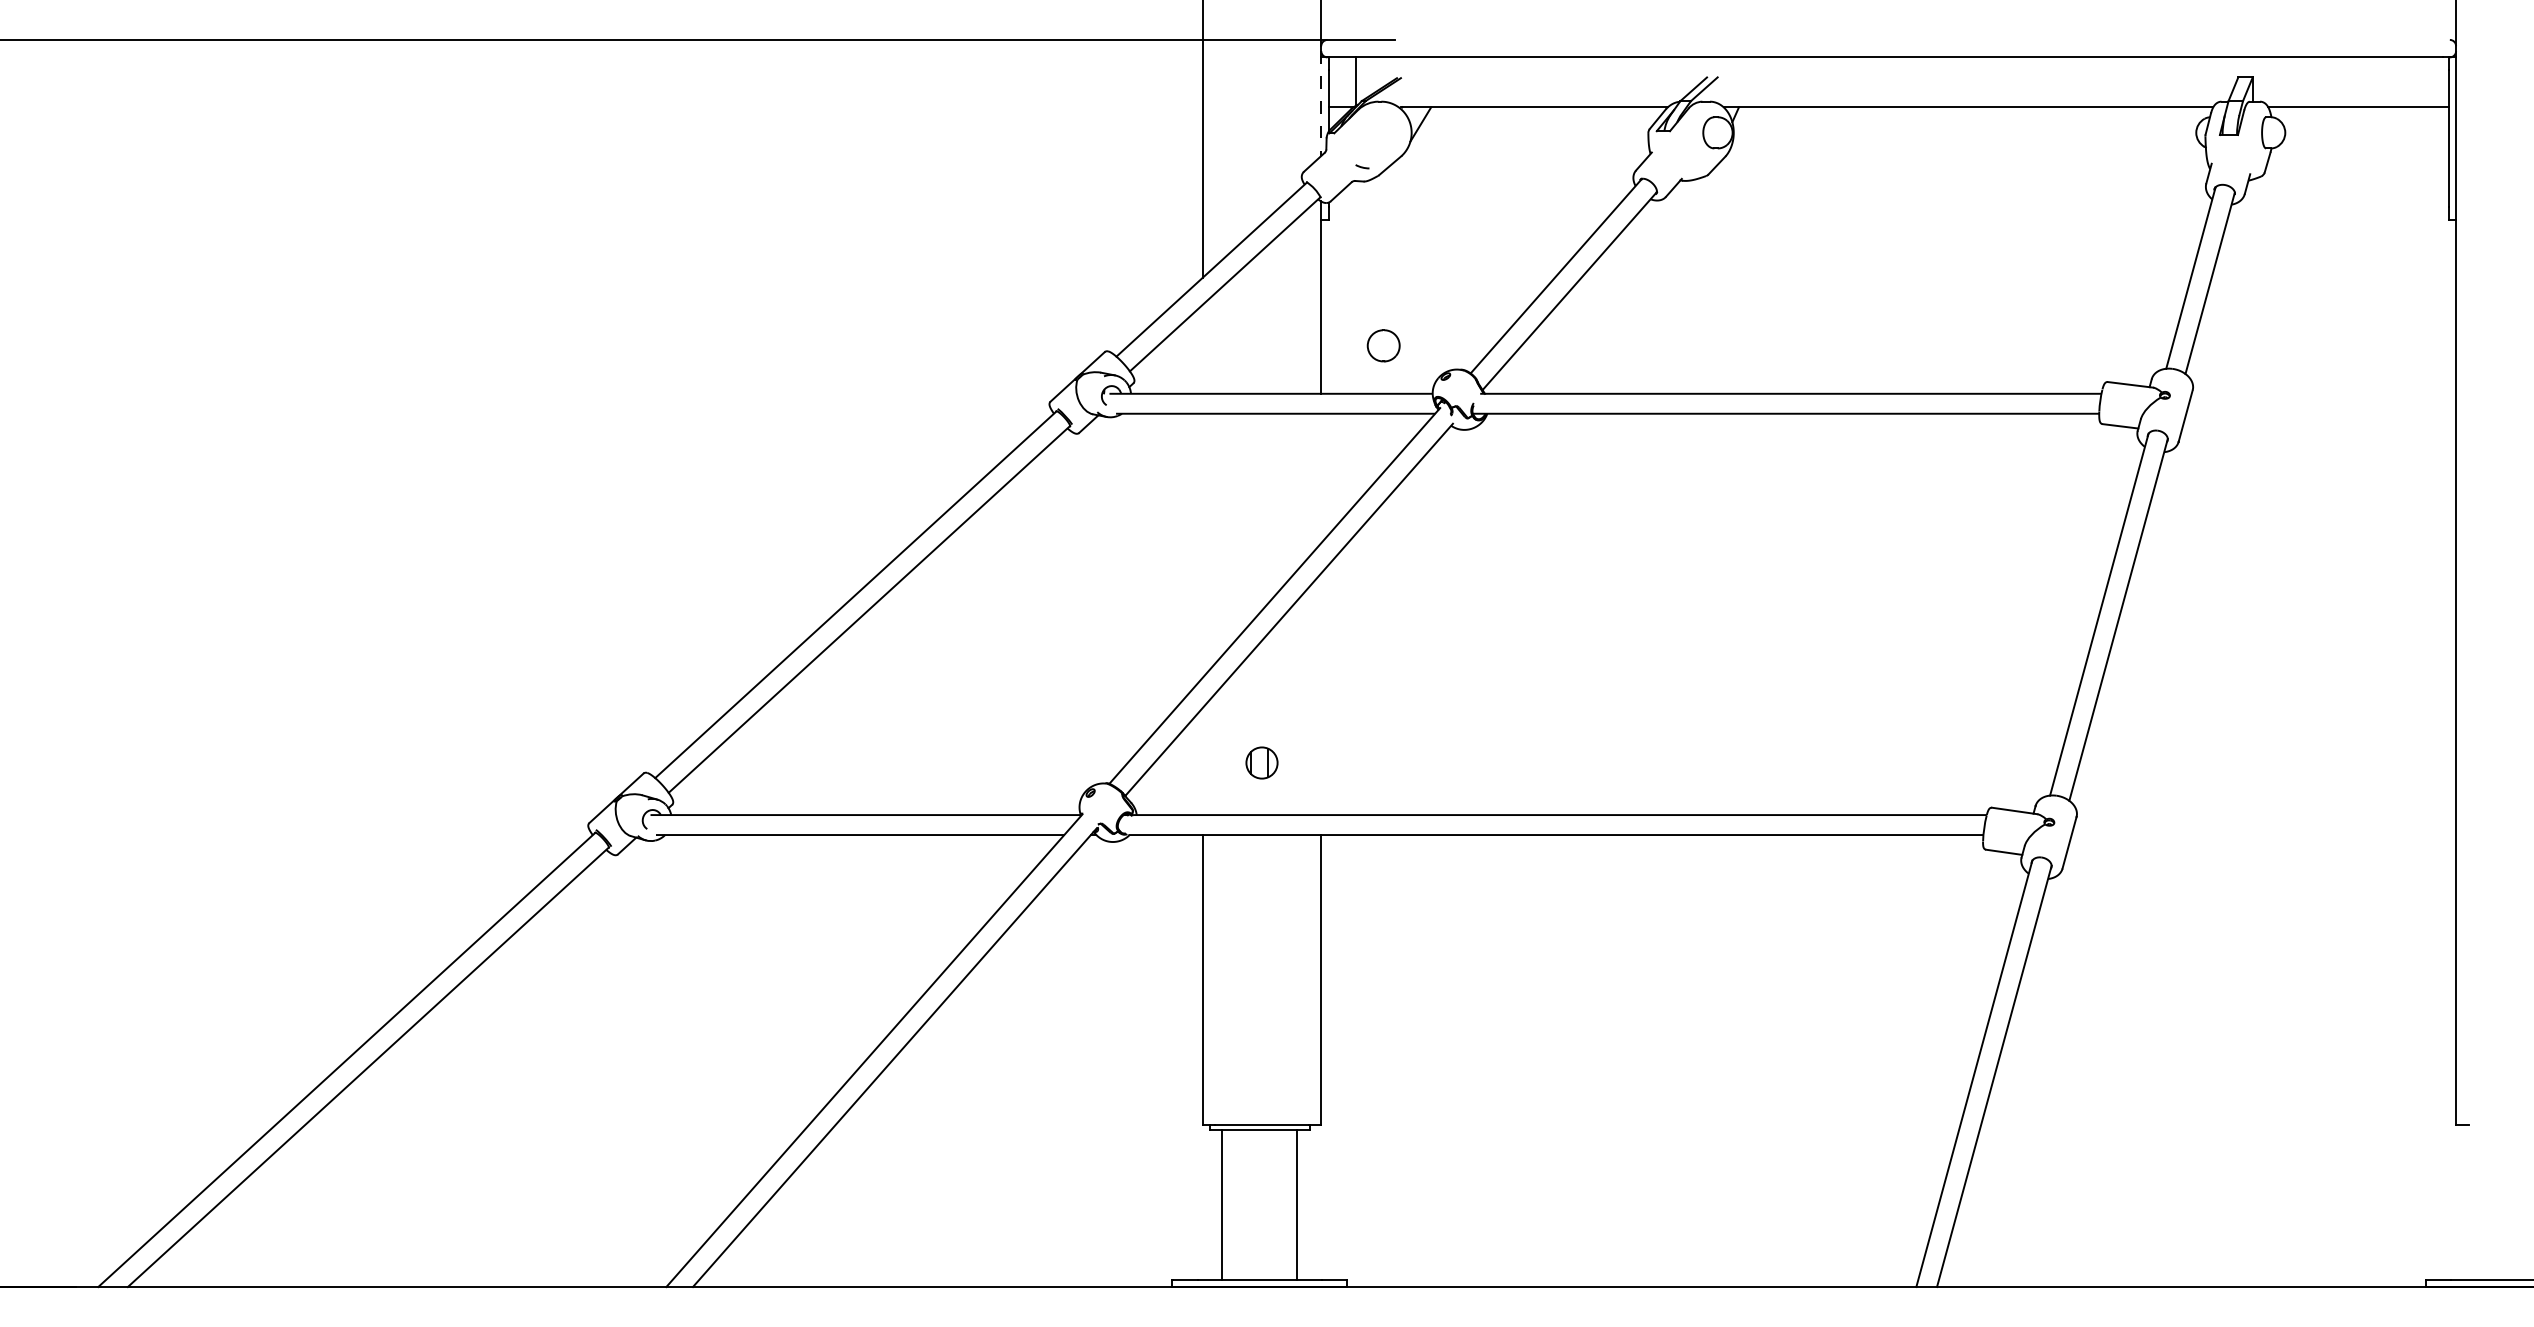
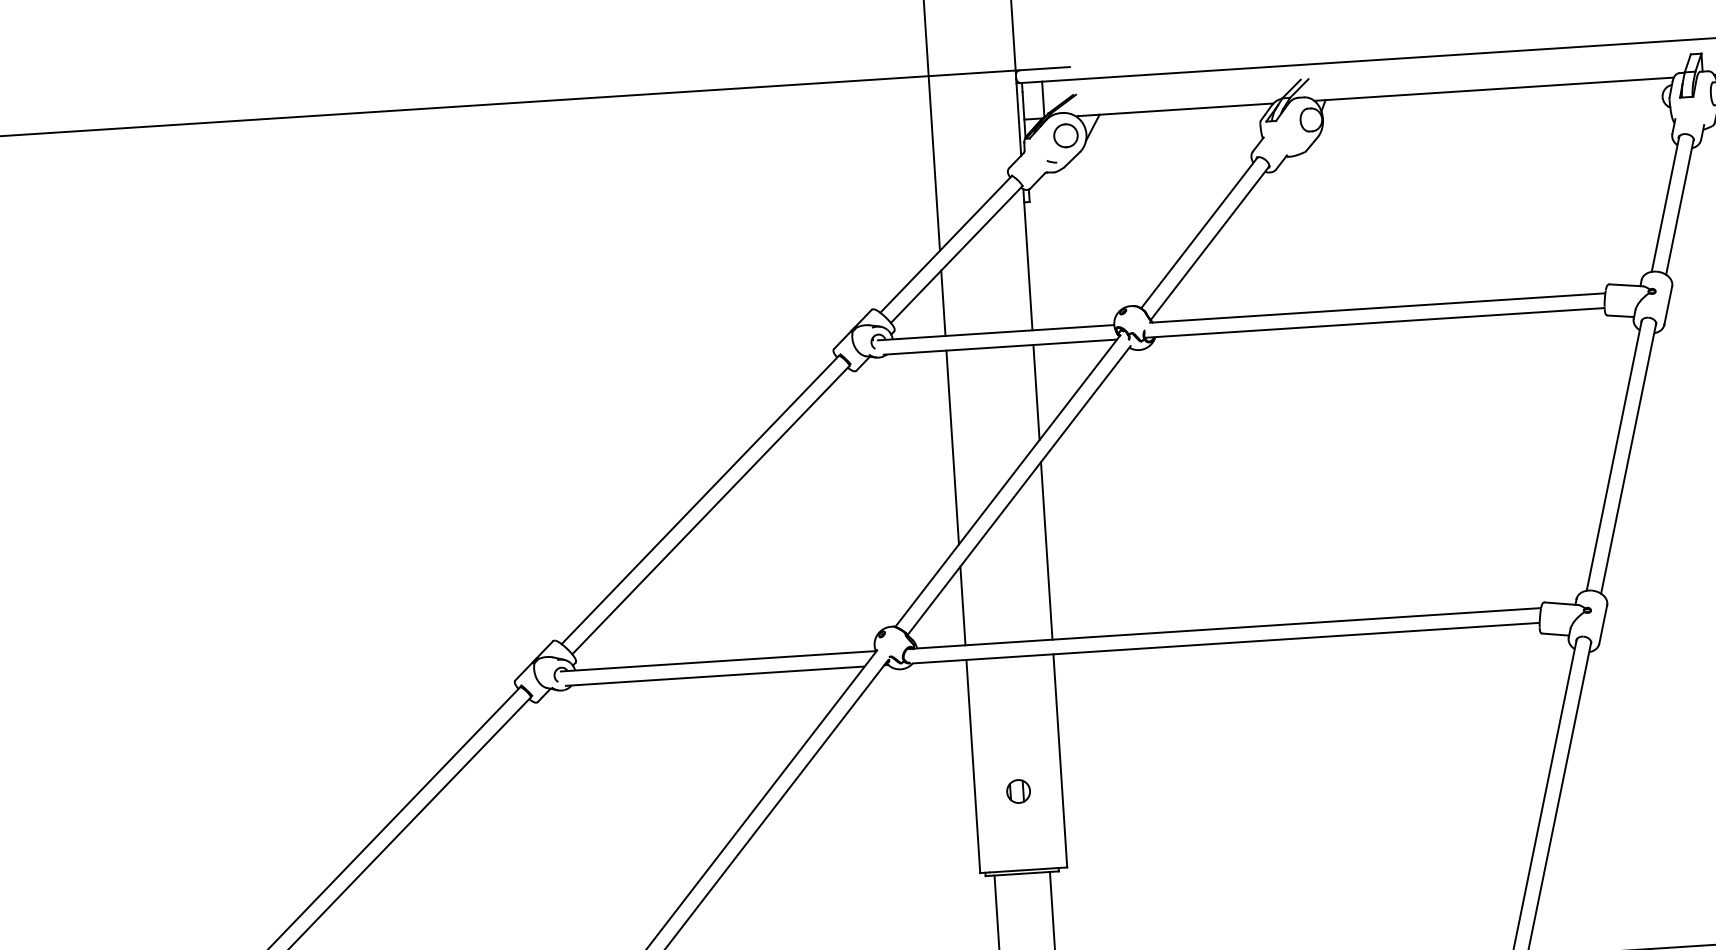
line: (1321, 104) -> (1018, 117), dashed -> solid
part: (1383, 345) -> (1065, 135), moved
line: (1202, 348) -> (943, 302), added
line: (1321, 478) -> (1036, 392), added
line: (1202, 545) -> (952, 447), added
line: (1321, 694) -> (1046, 551), added
line: (1202, 761) -> (962, 605), added
part: (1261, 762) -> (1018, 791), moved

